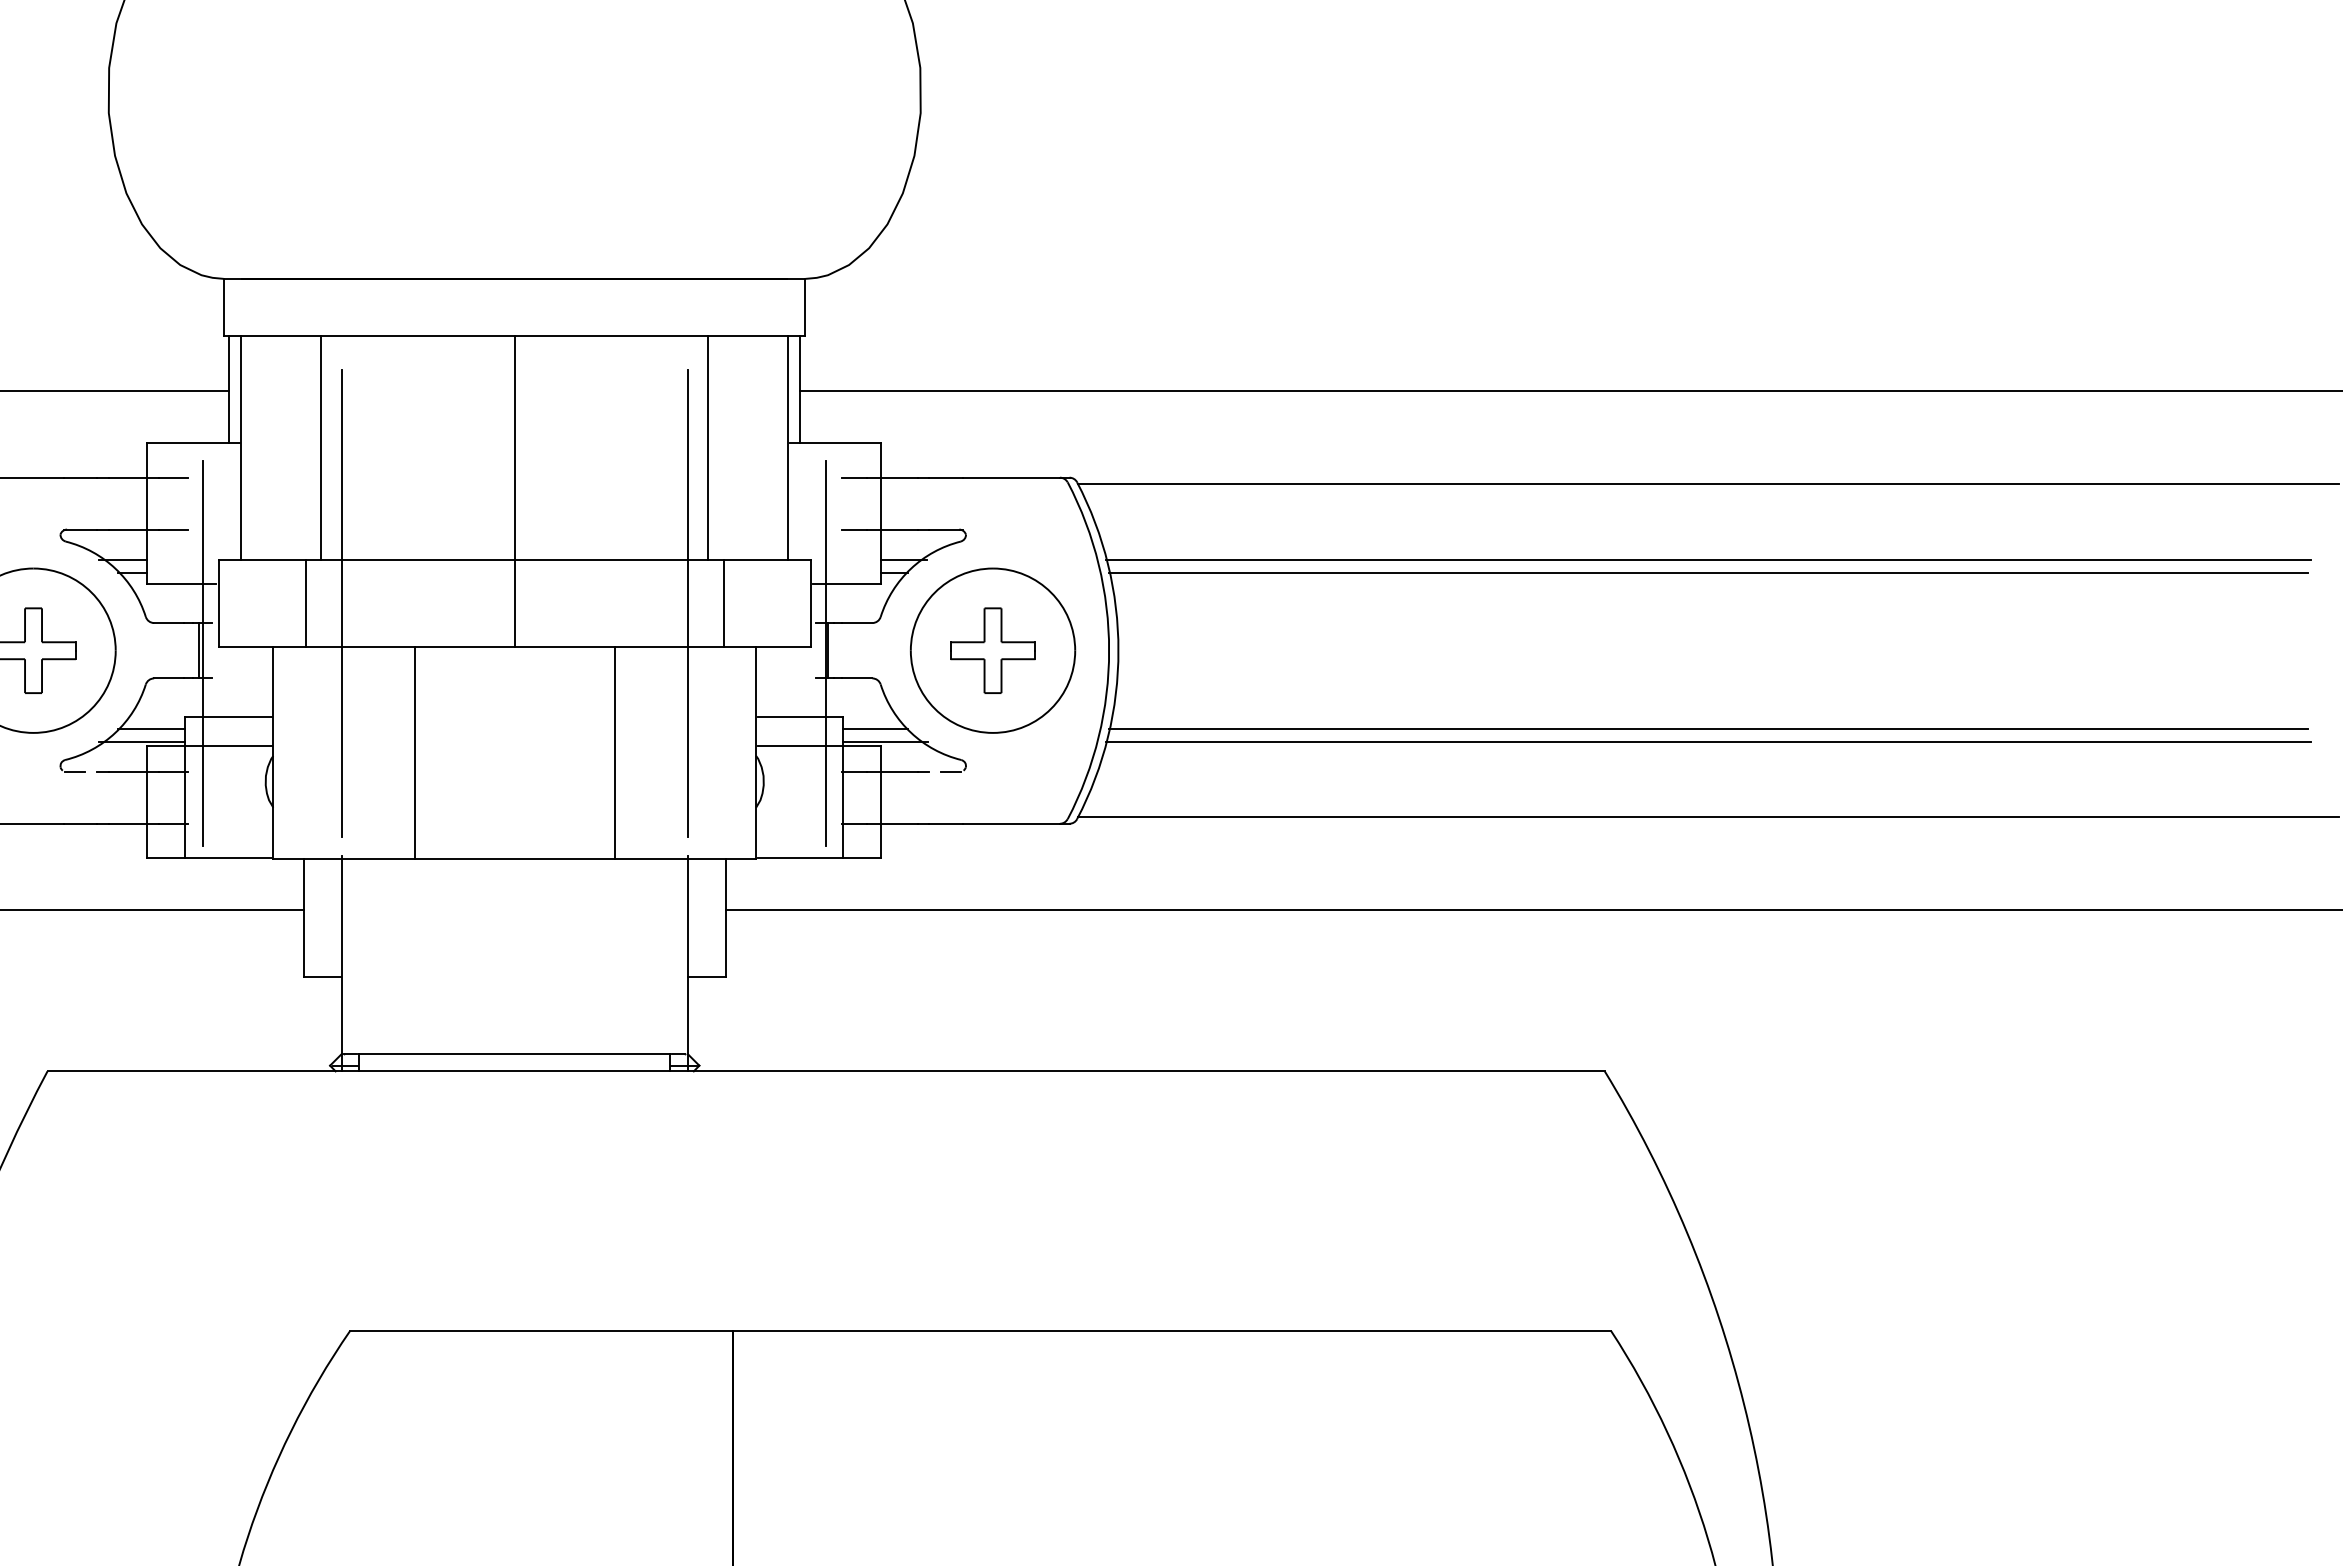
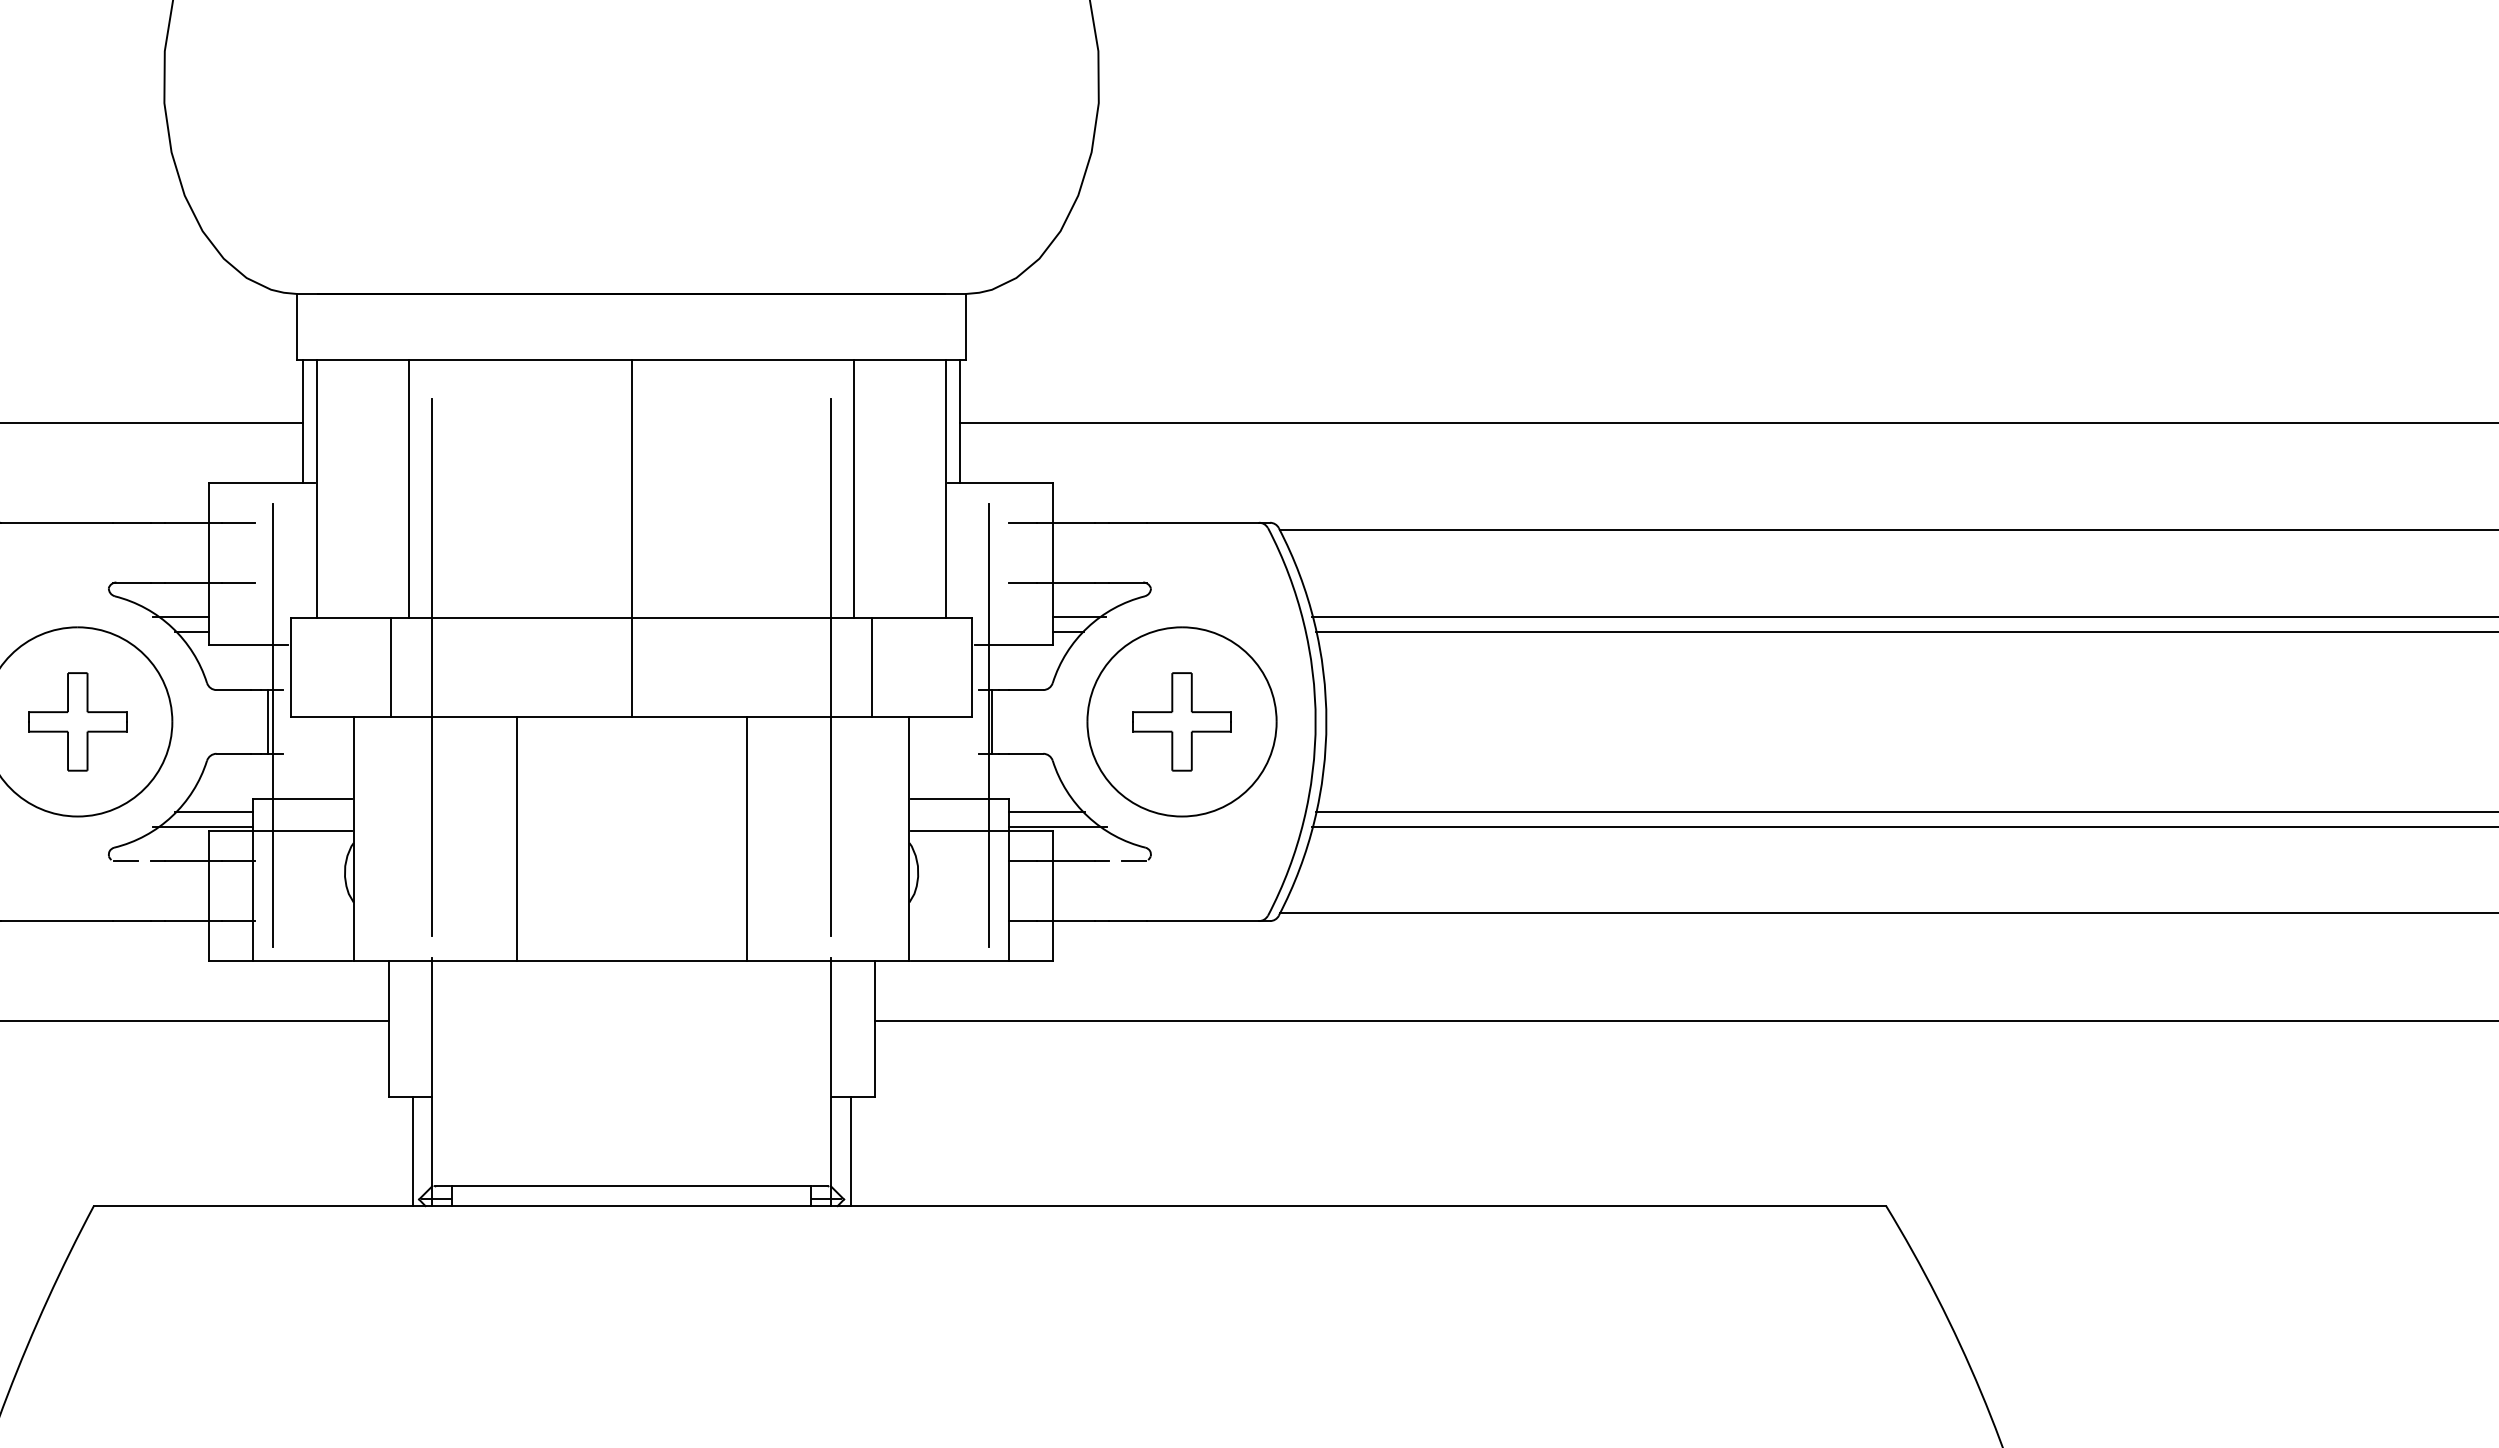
line: (324, 1023) -> (412, 1150), added
line: (705, 1023) -> (851, 1150), added

